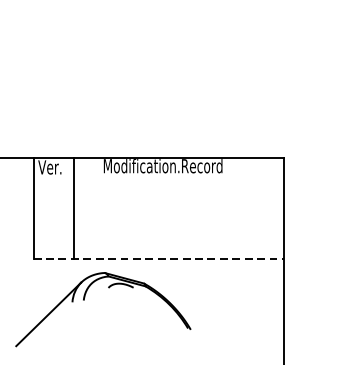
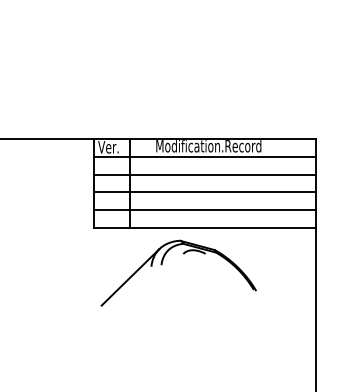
line: (158, 177) -> (204, 156), added
line: (158, 198) -> (204, 174), added
line: (158, 218) -> (204, 192), added
line: (158, 238) -> (204, 210), added
line: (158, 259) -> (204, 228), dashed -> solid
part: (84, 300) -> (162, 265), moved

